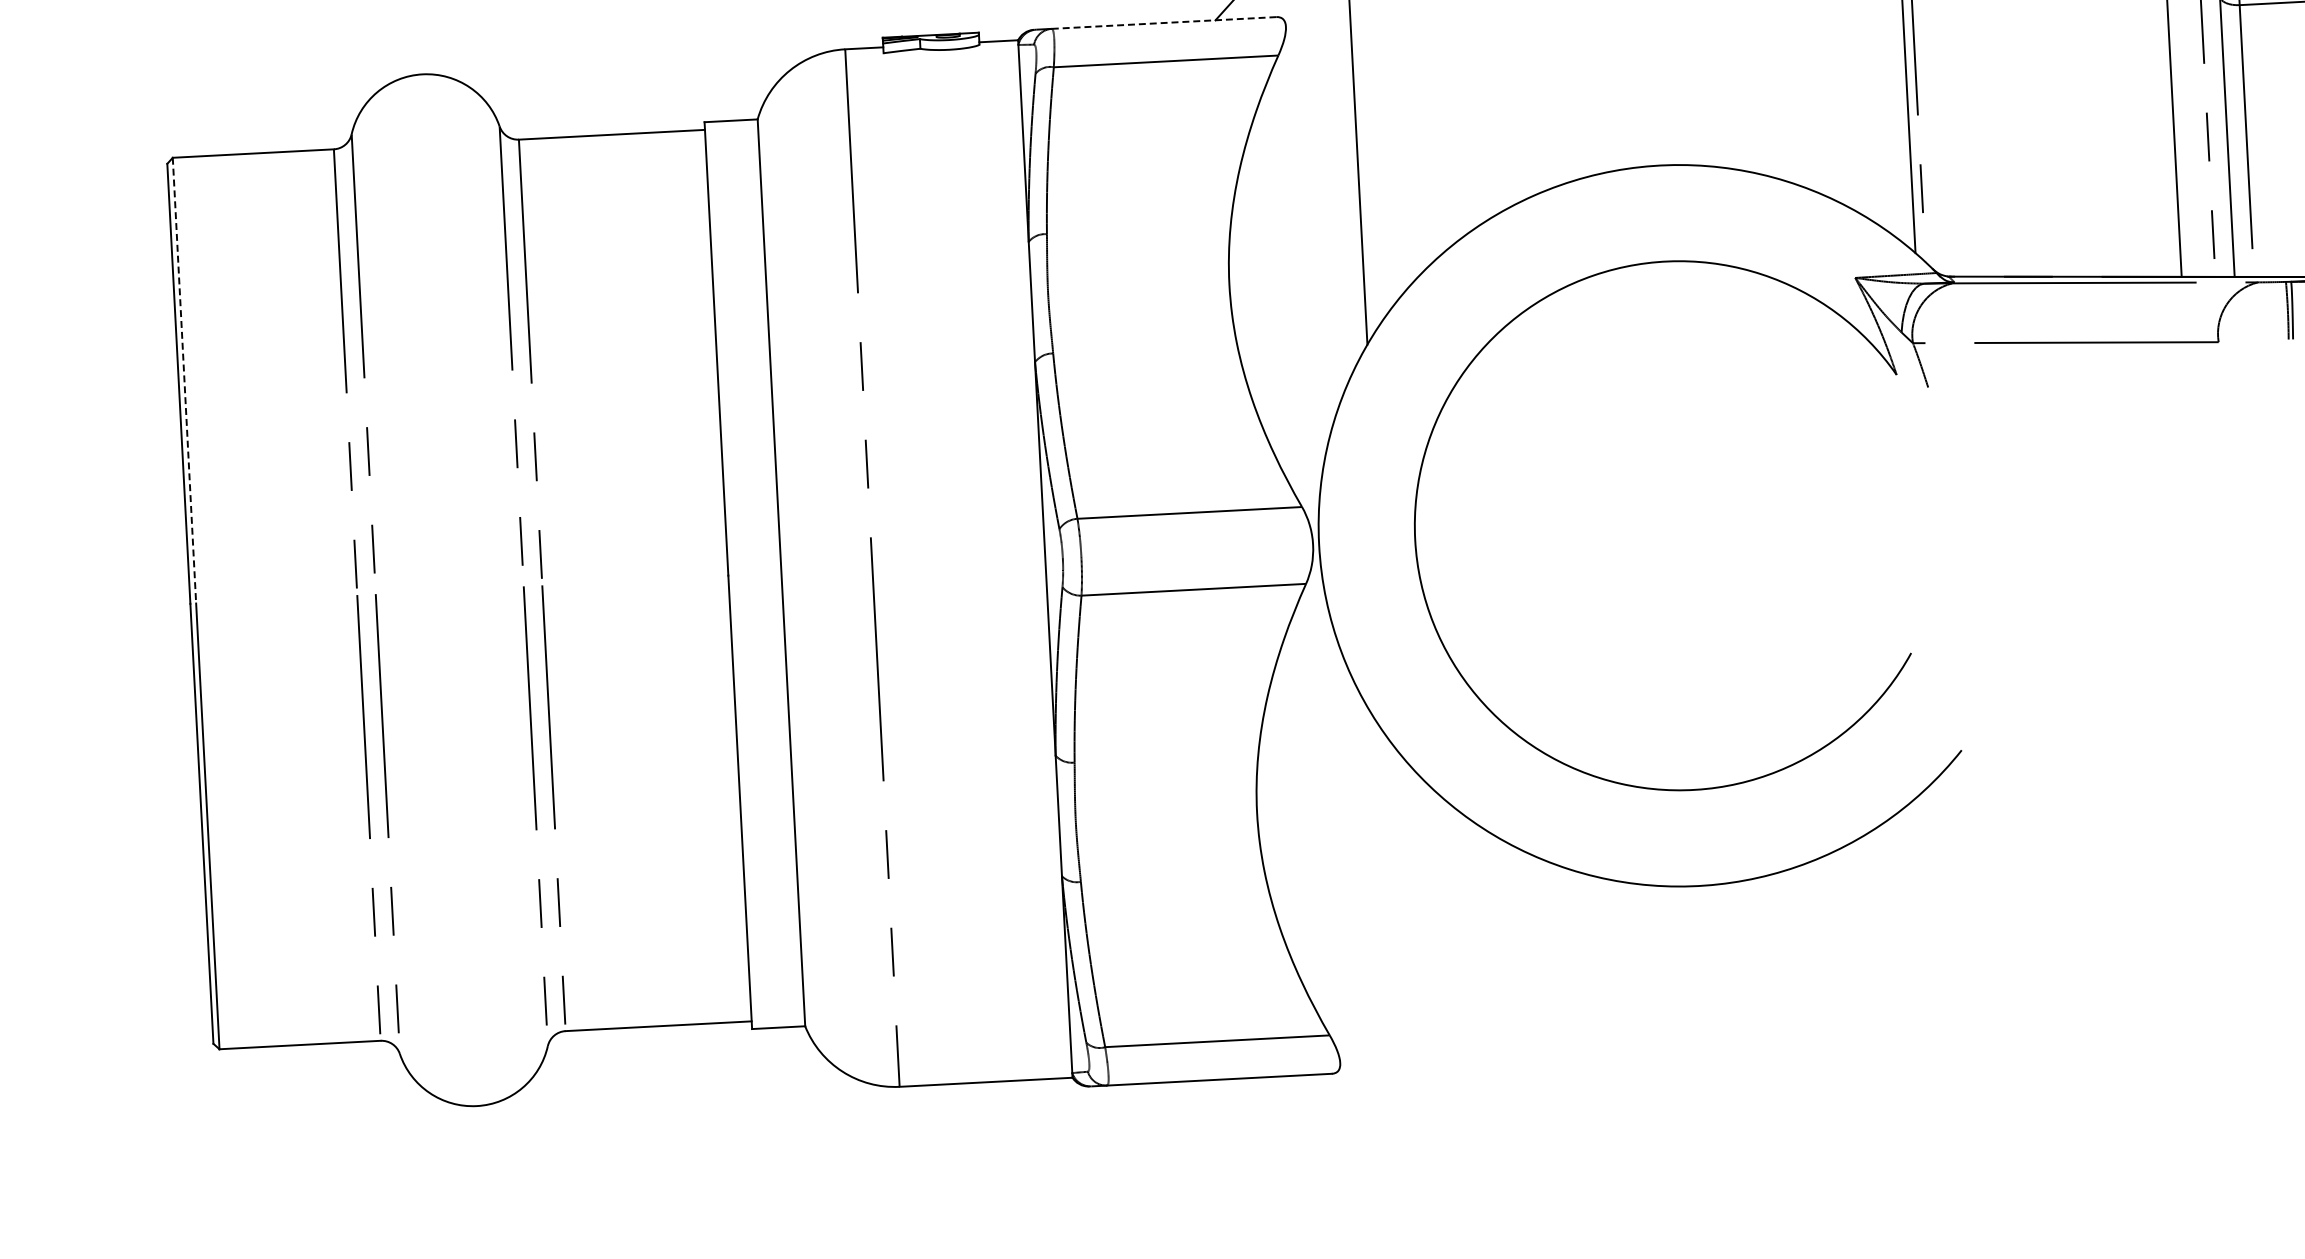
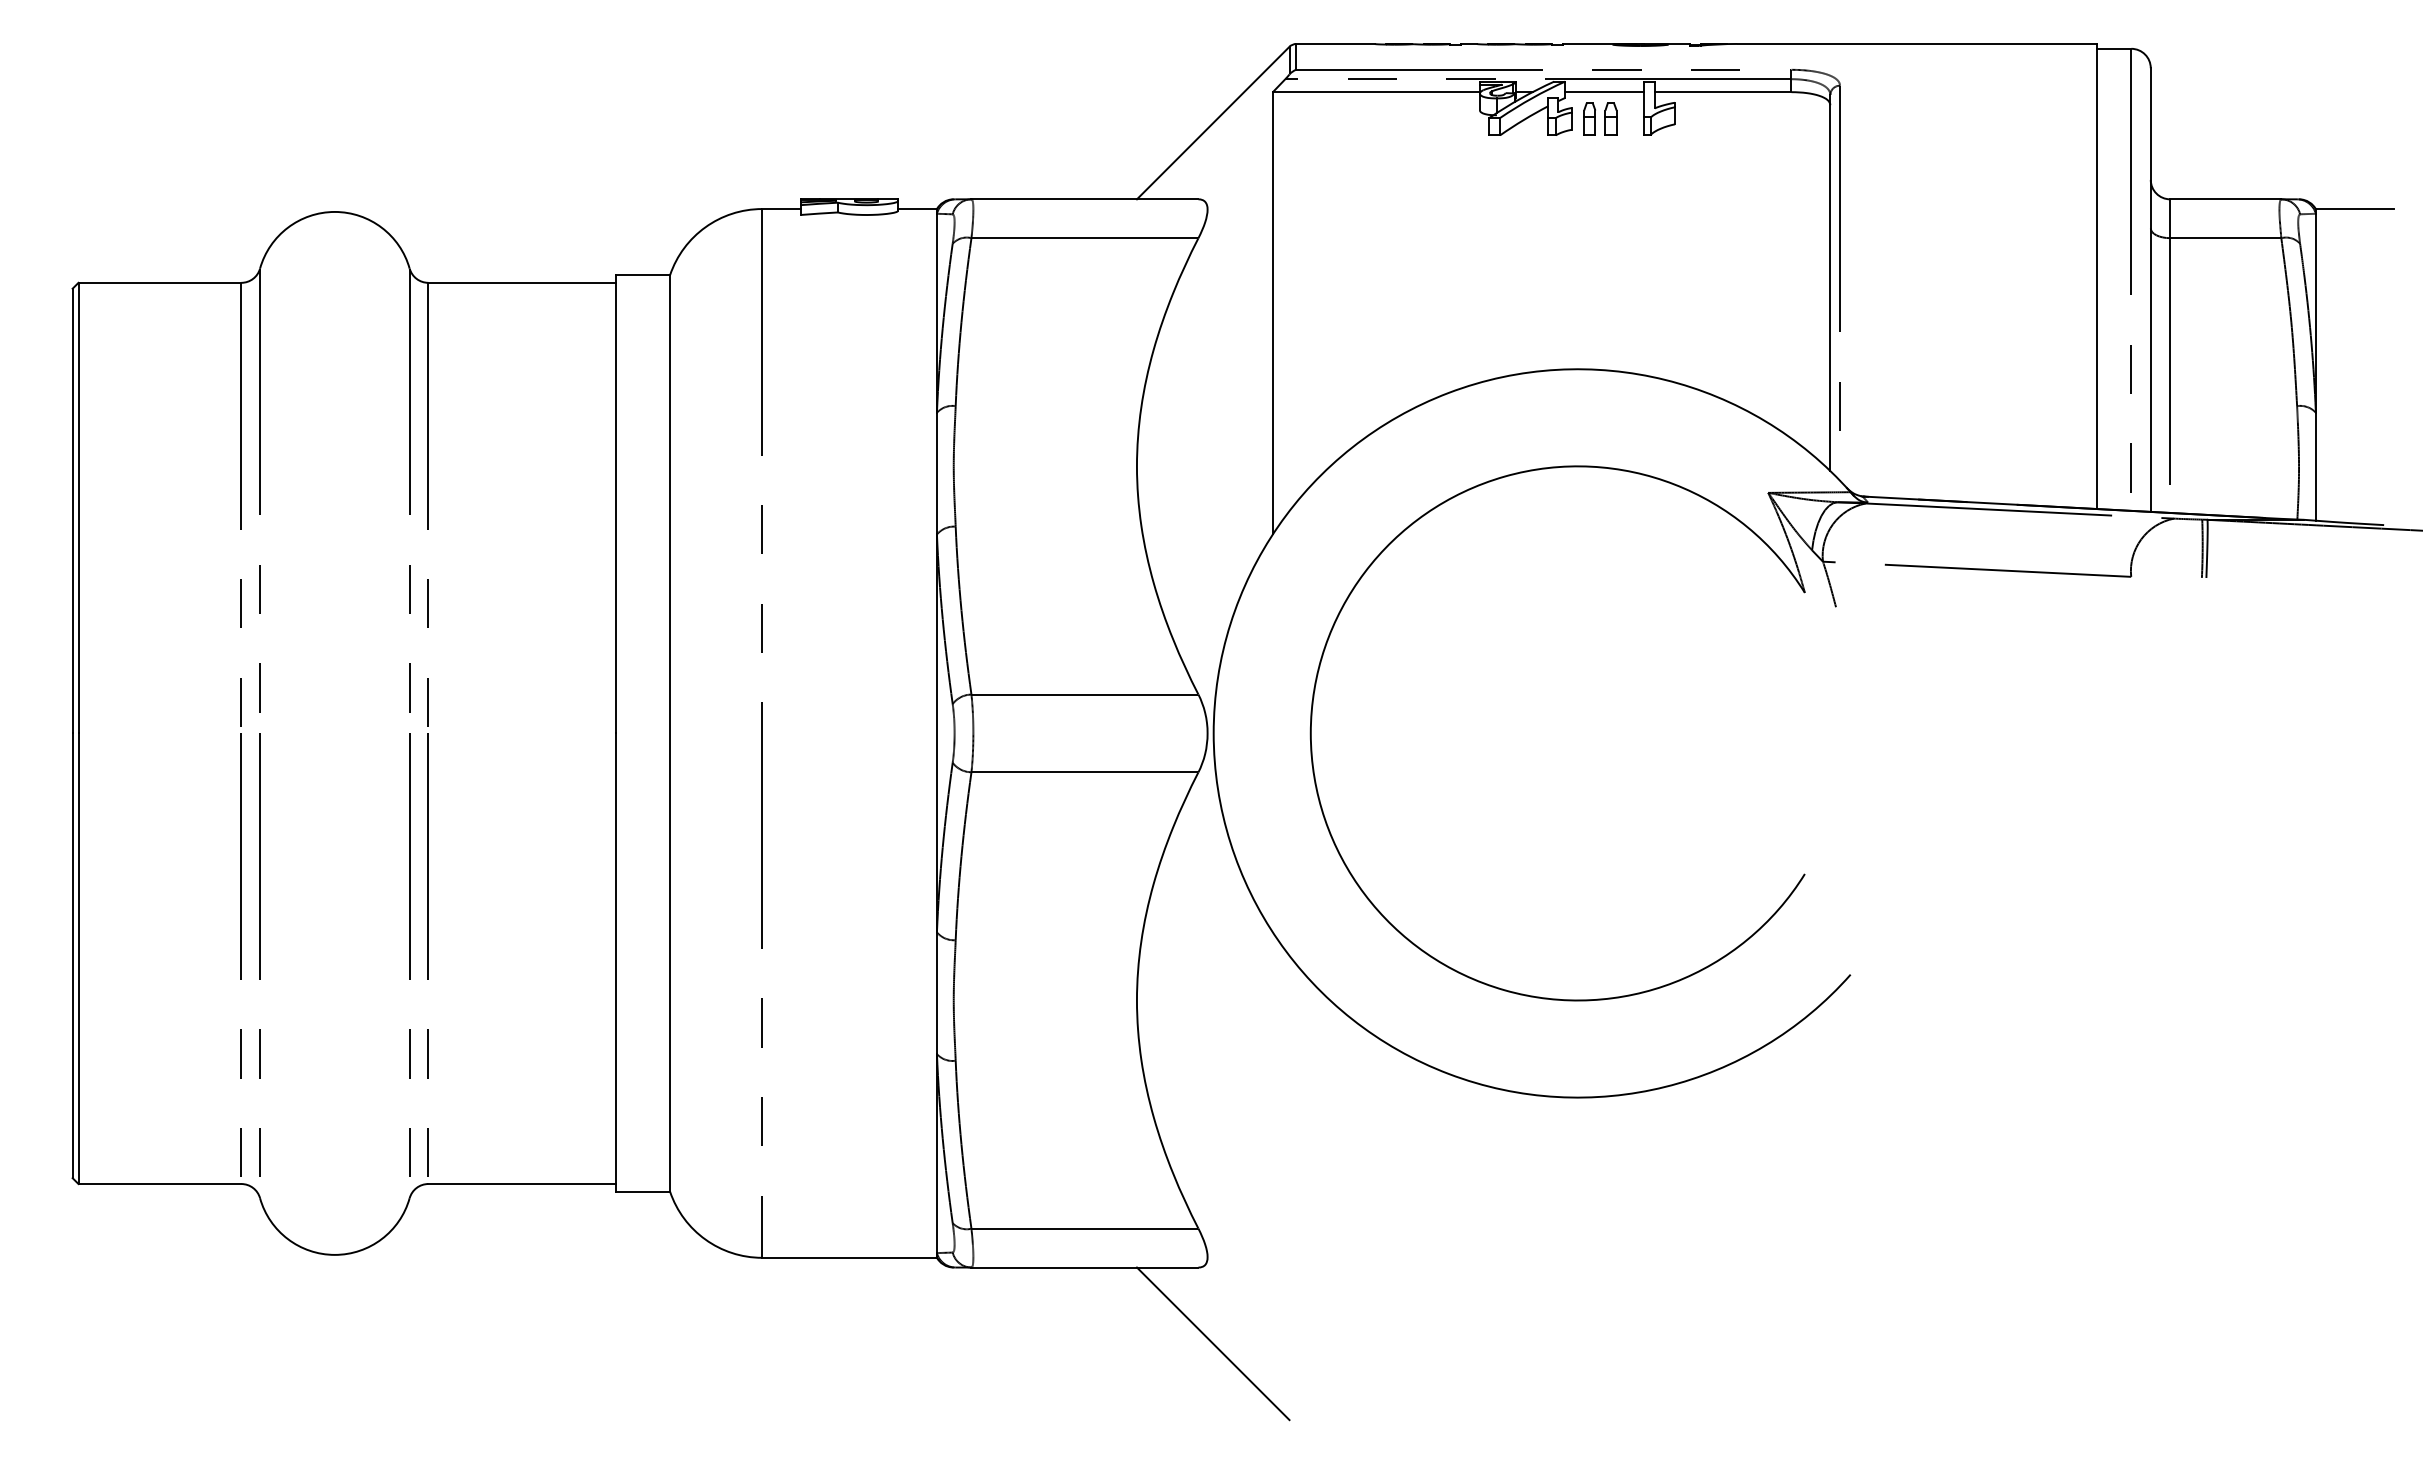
line: (1163, 23) -> (1084, 199), dashed -> solid
line: (184, 381) -> (78, 508), dashed -> solid
line: (1349, 1148) -> (1212, 1343), added

